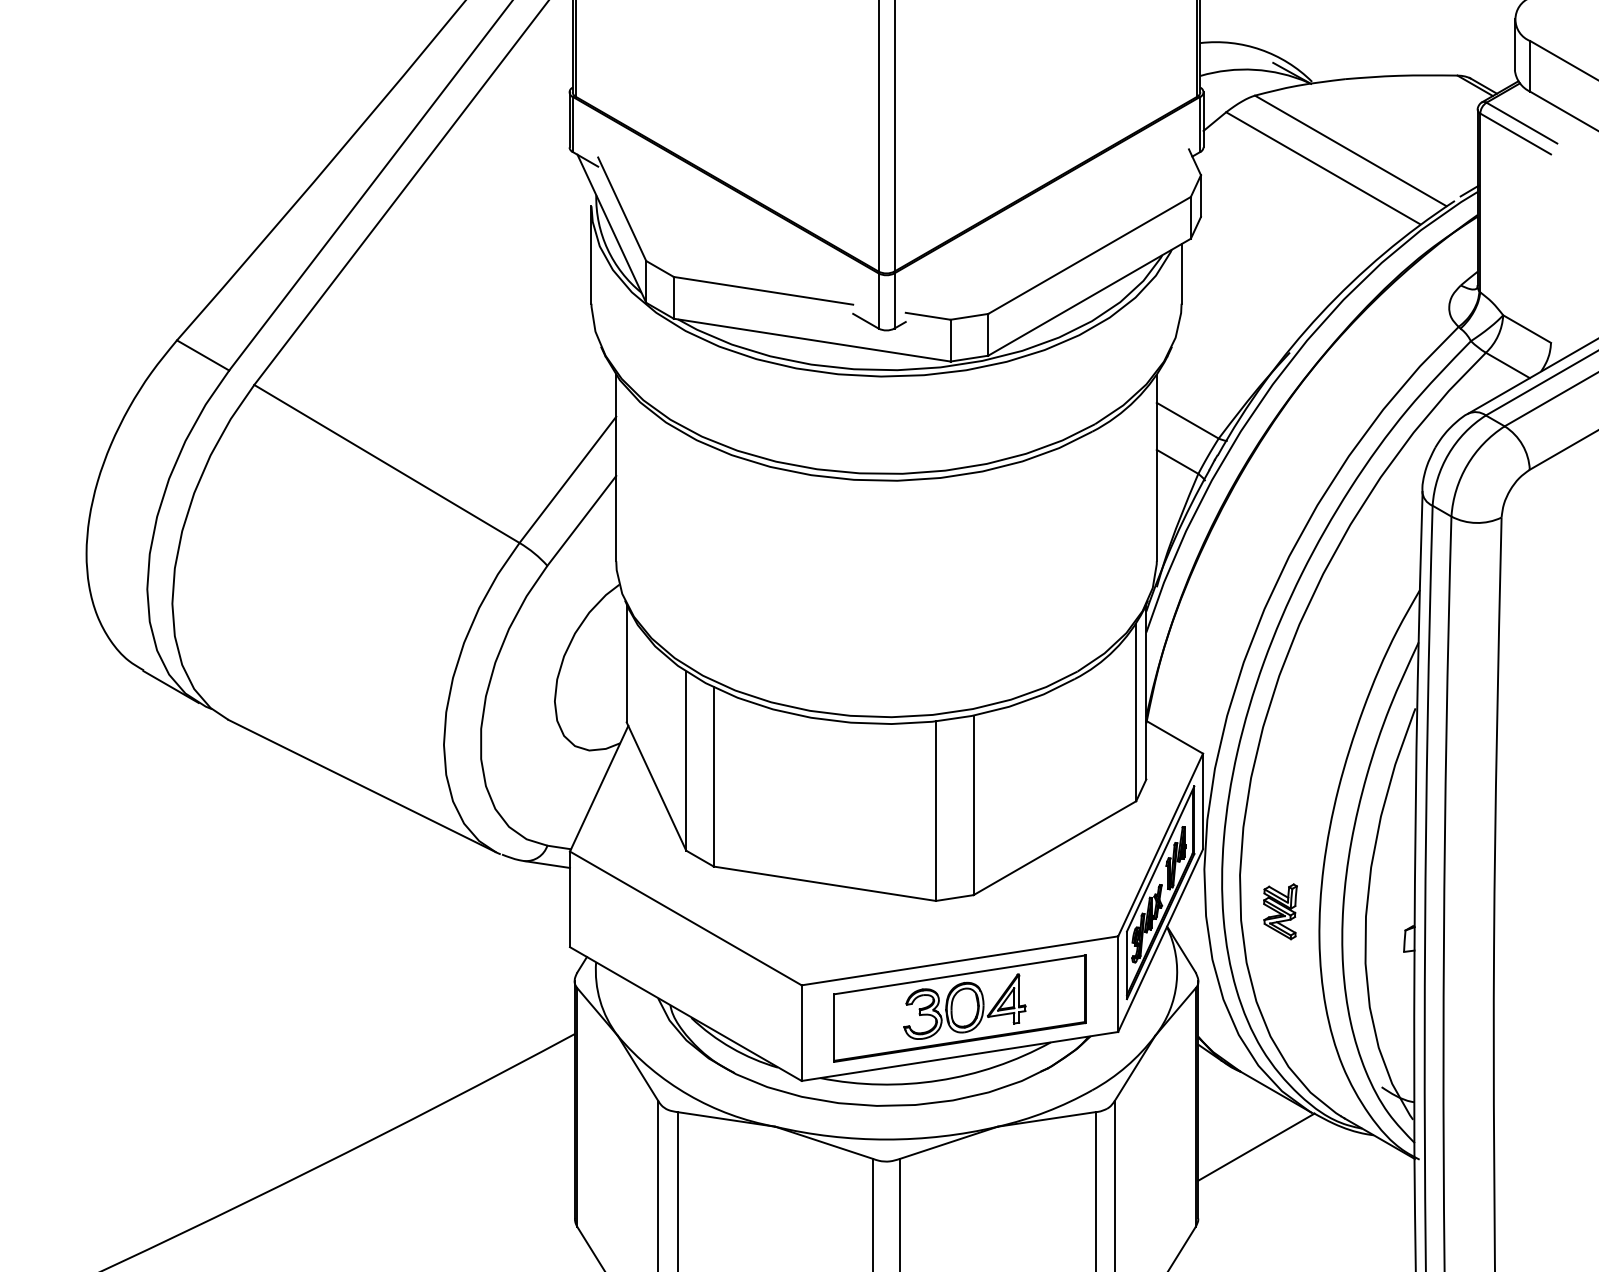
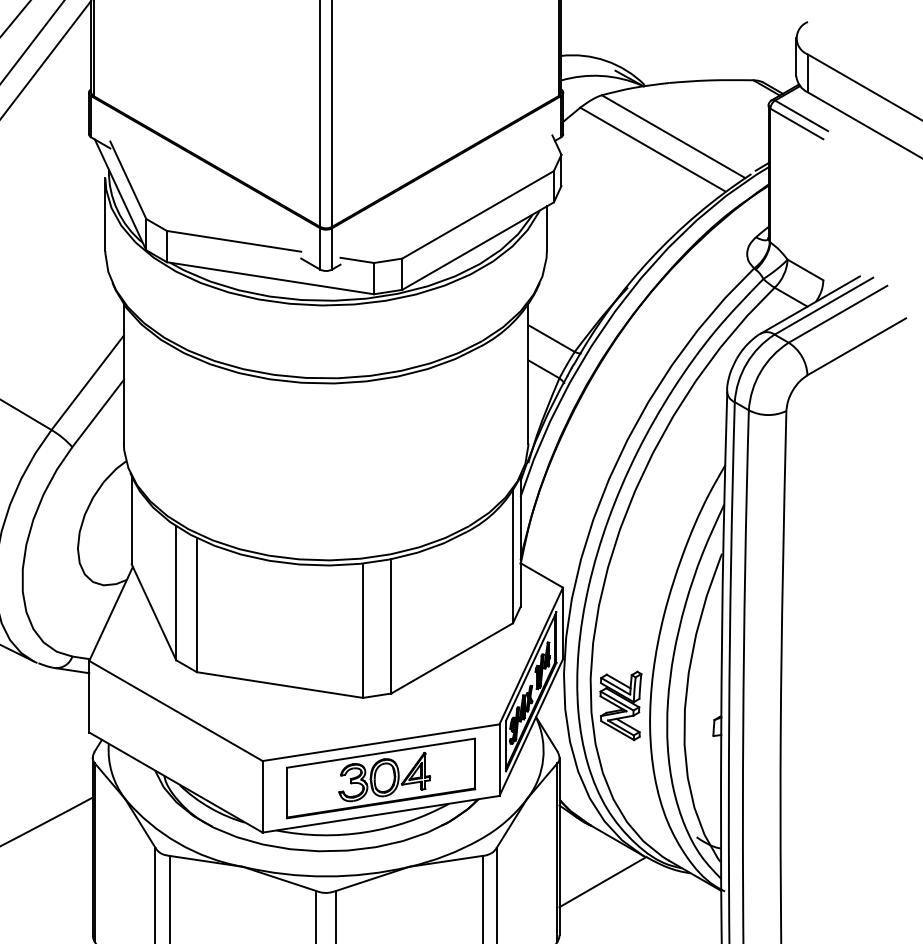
part: (1280, 911) -> (620, 705), size x1.67

